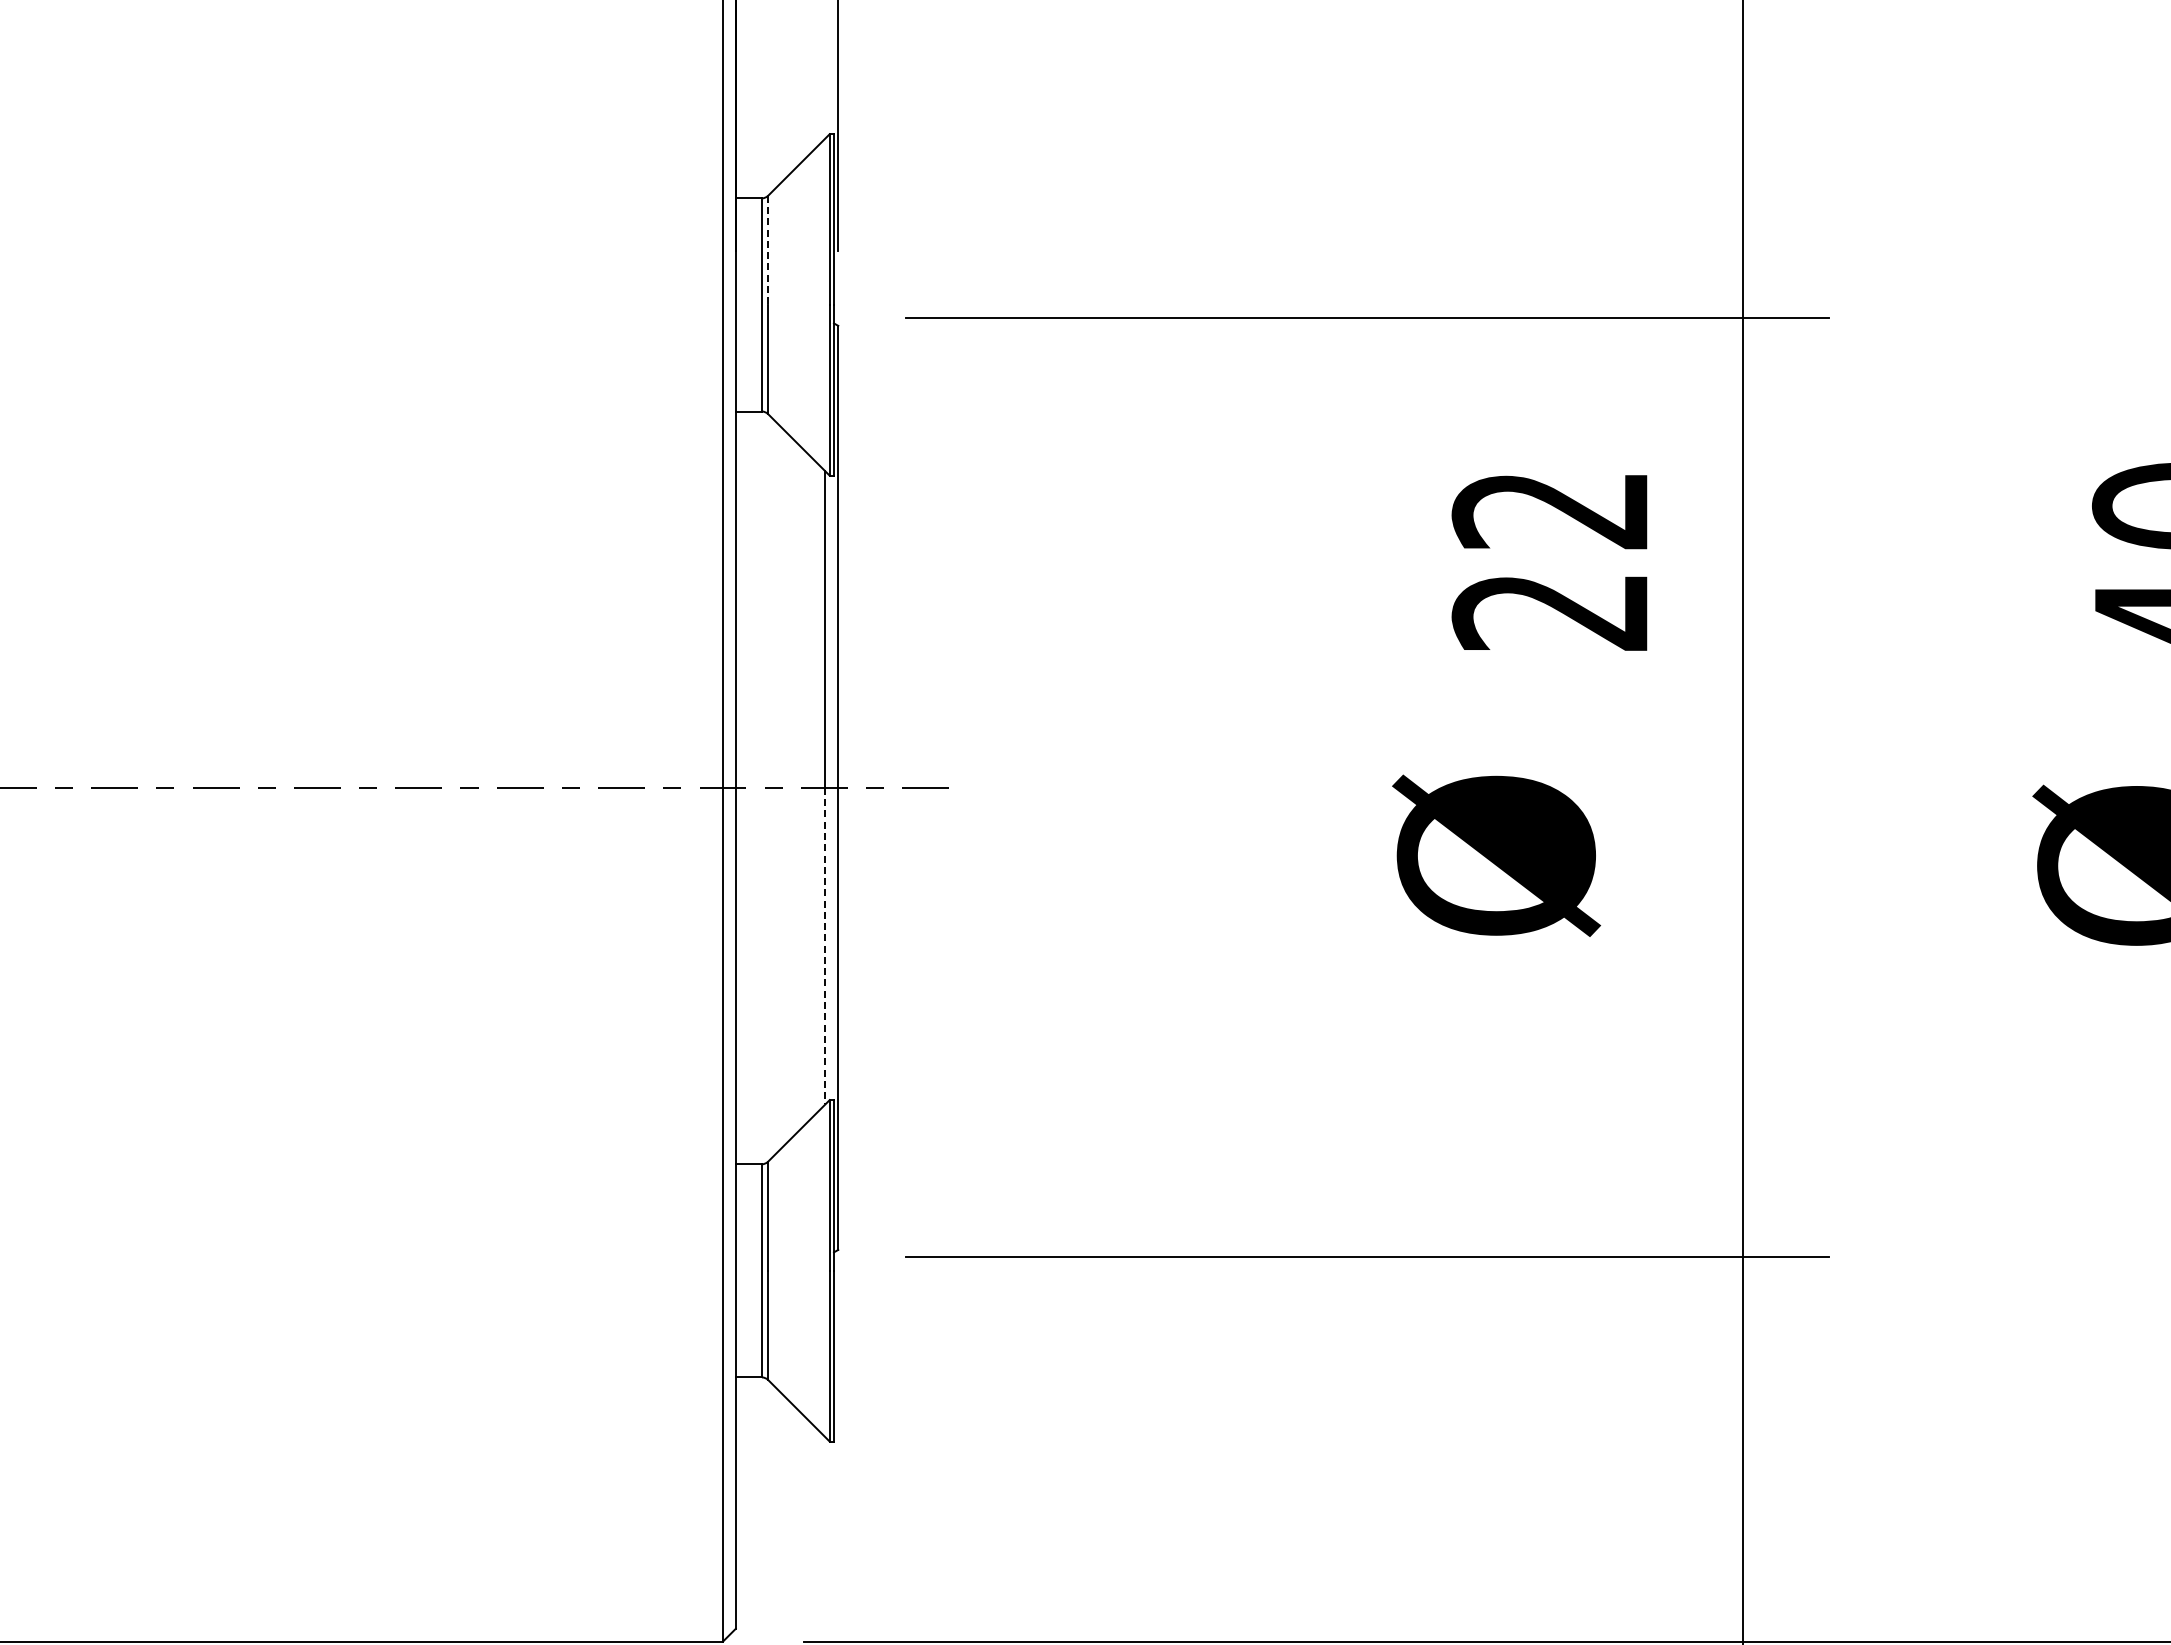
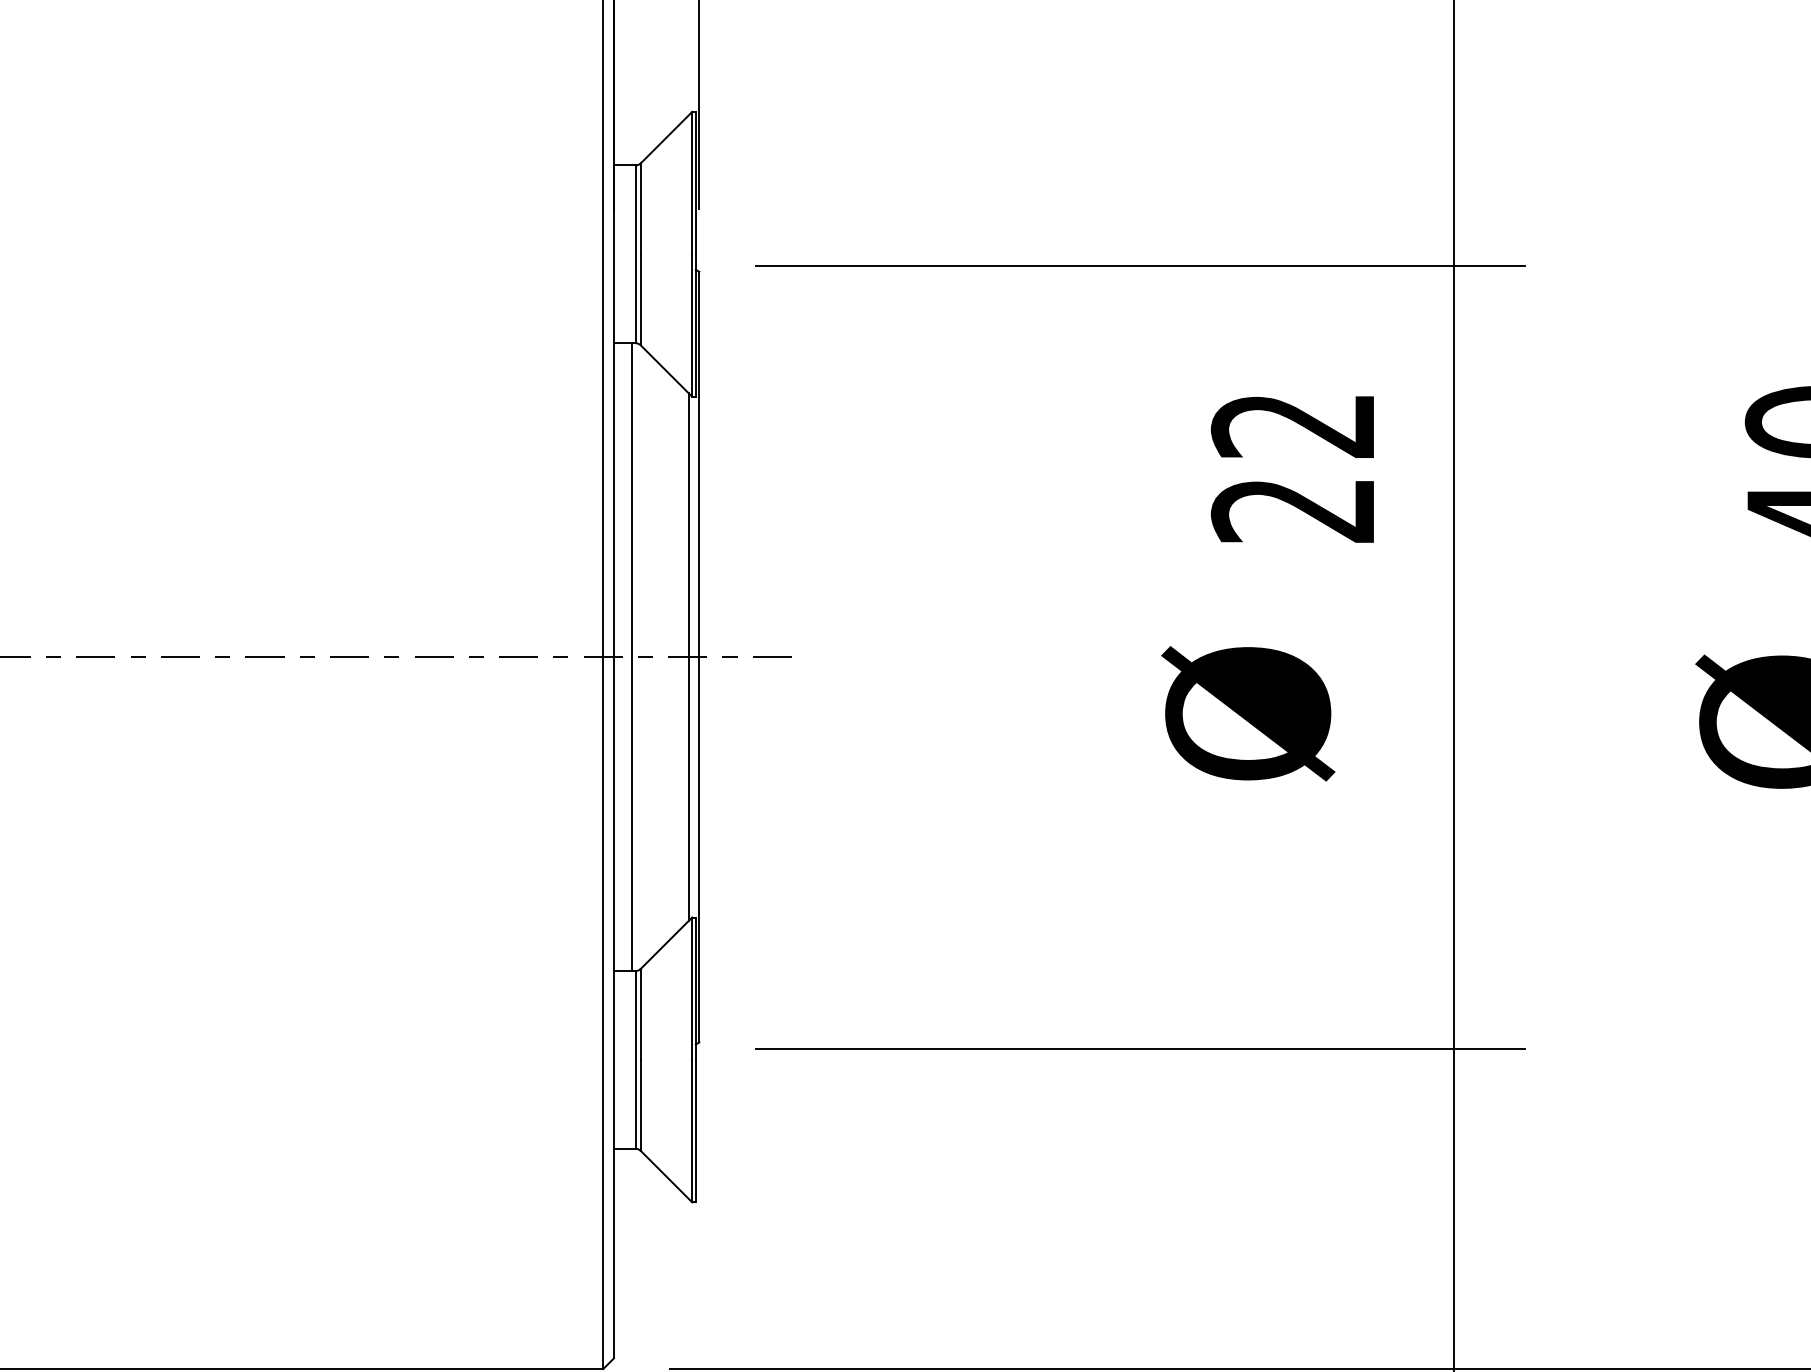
line: (768, 250) -> (641, 208), dashed -> solid
line: (756, 787) -> (631, 656), added
line: (825, 946) -> (688, 789), dashed -> solid

